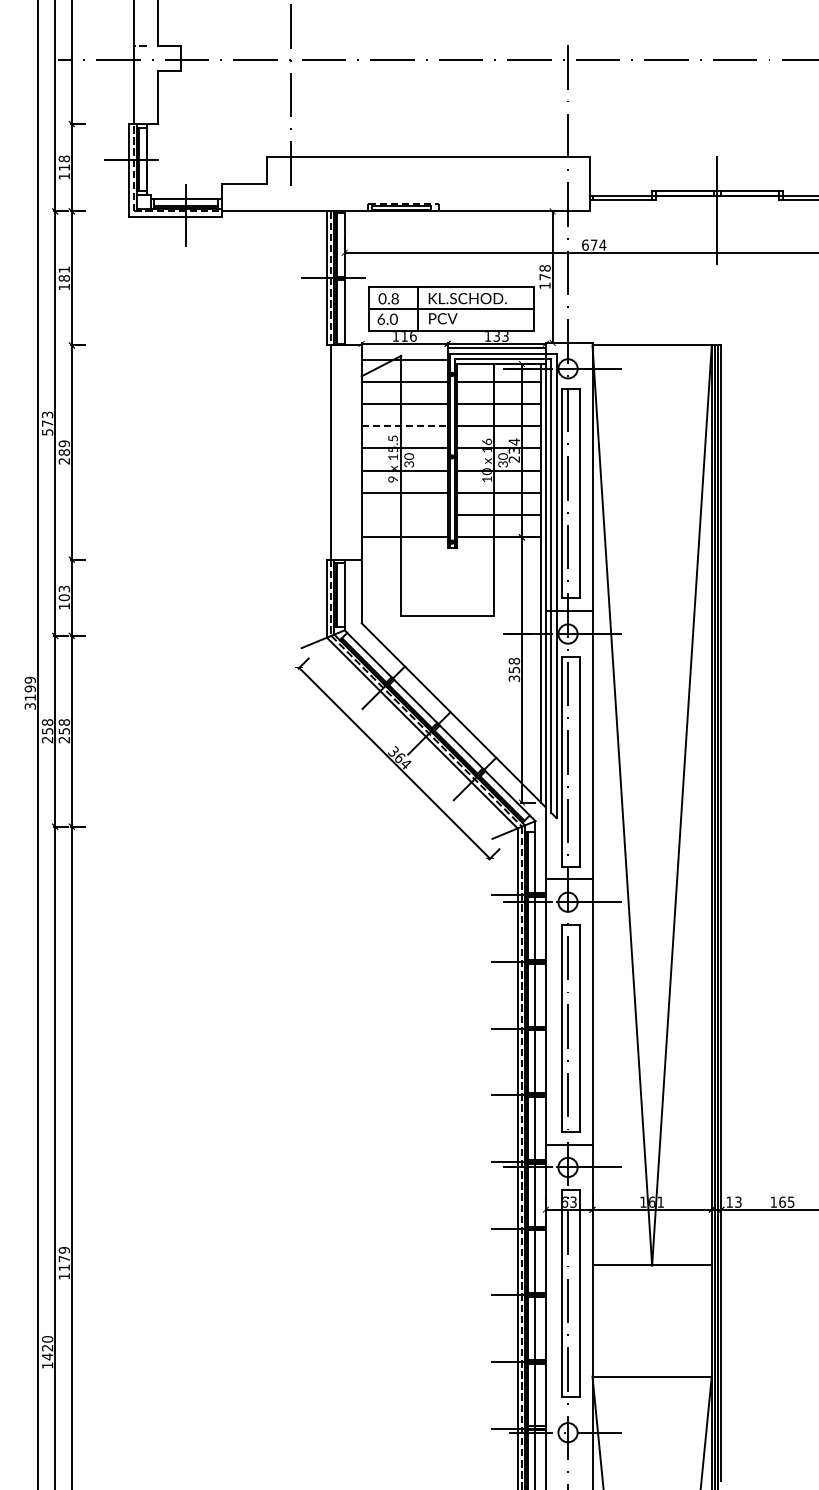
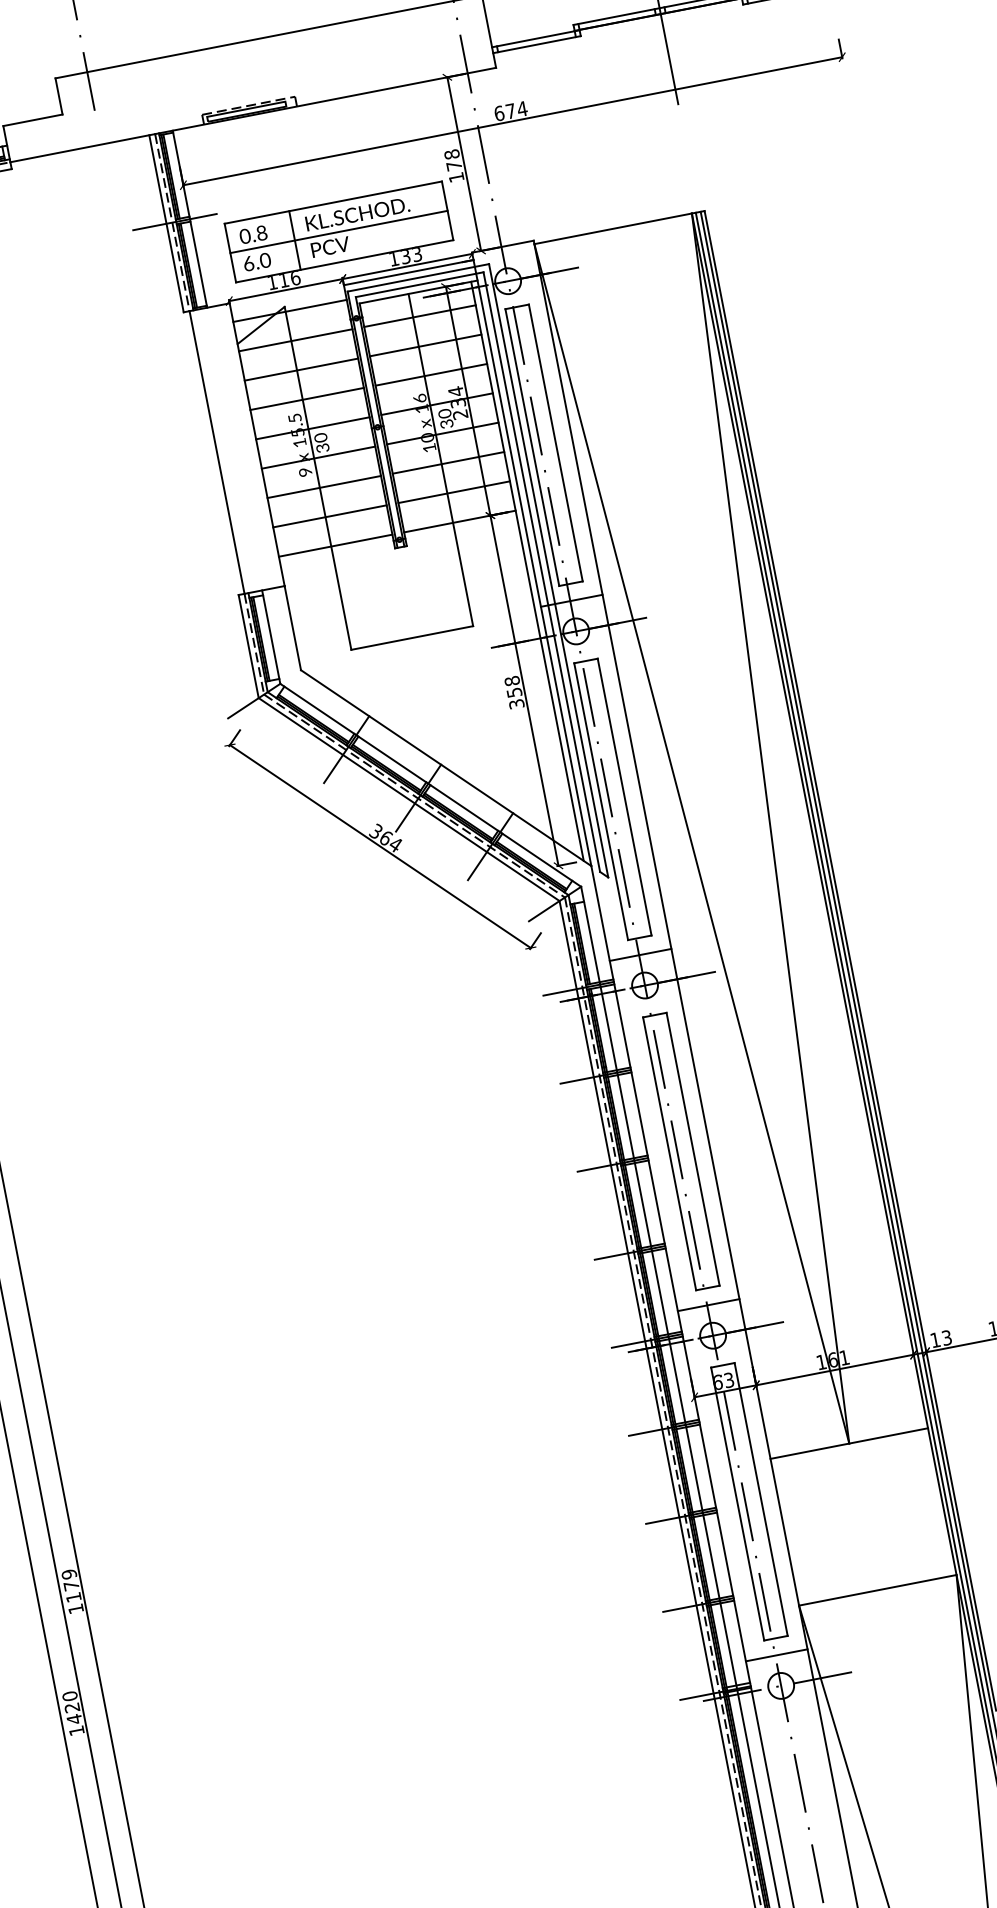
line: (404, 426) -> (306, 399), dashed -> solid
line: (404, 515) -> (329, 516), added
line: (568, 1409) -> (775, 1655), added

